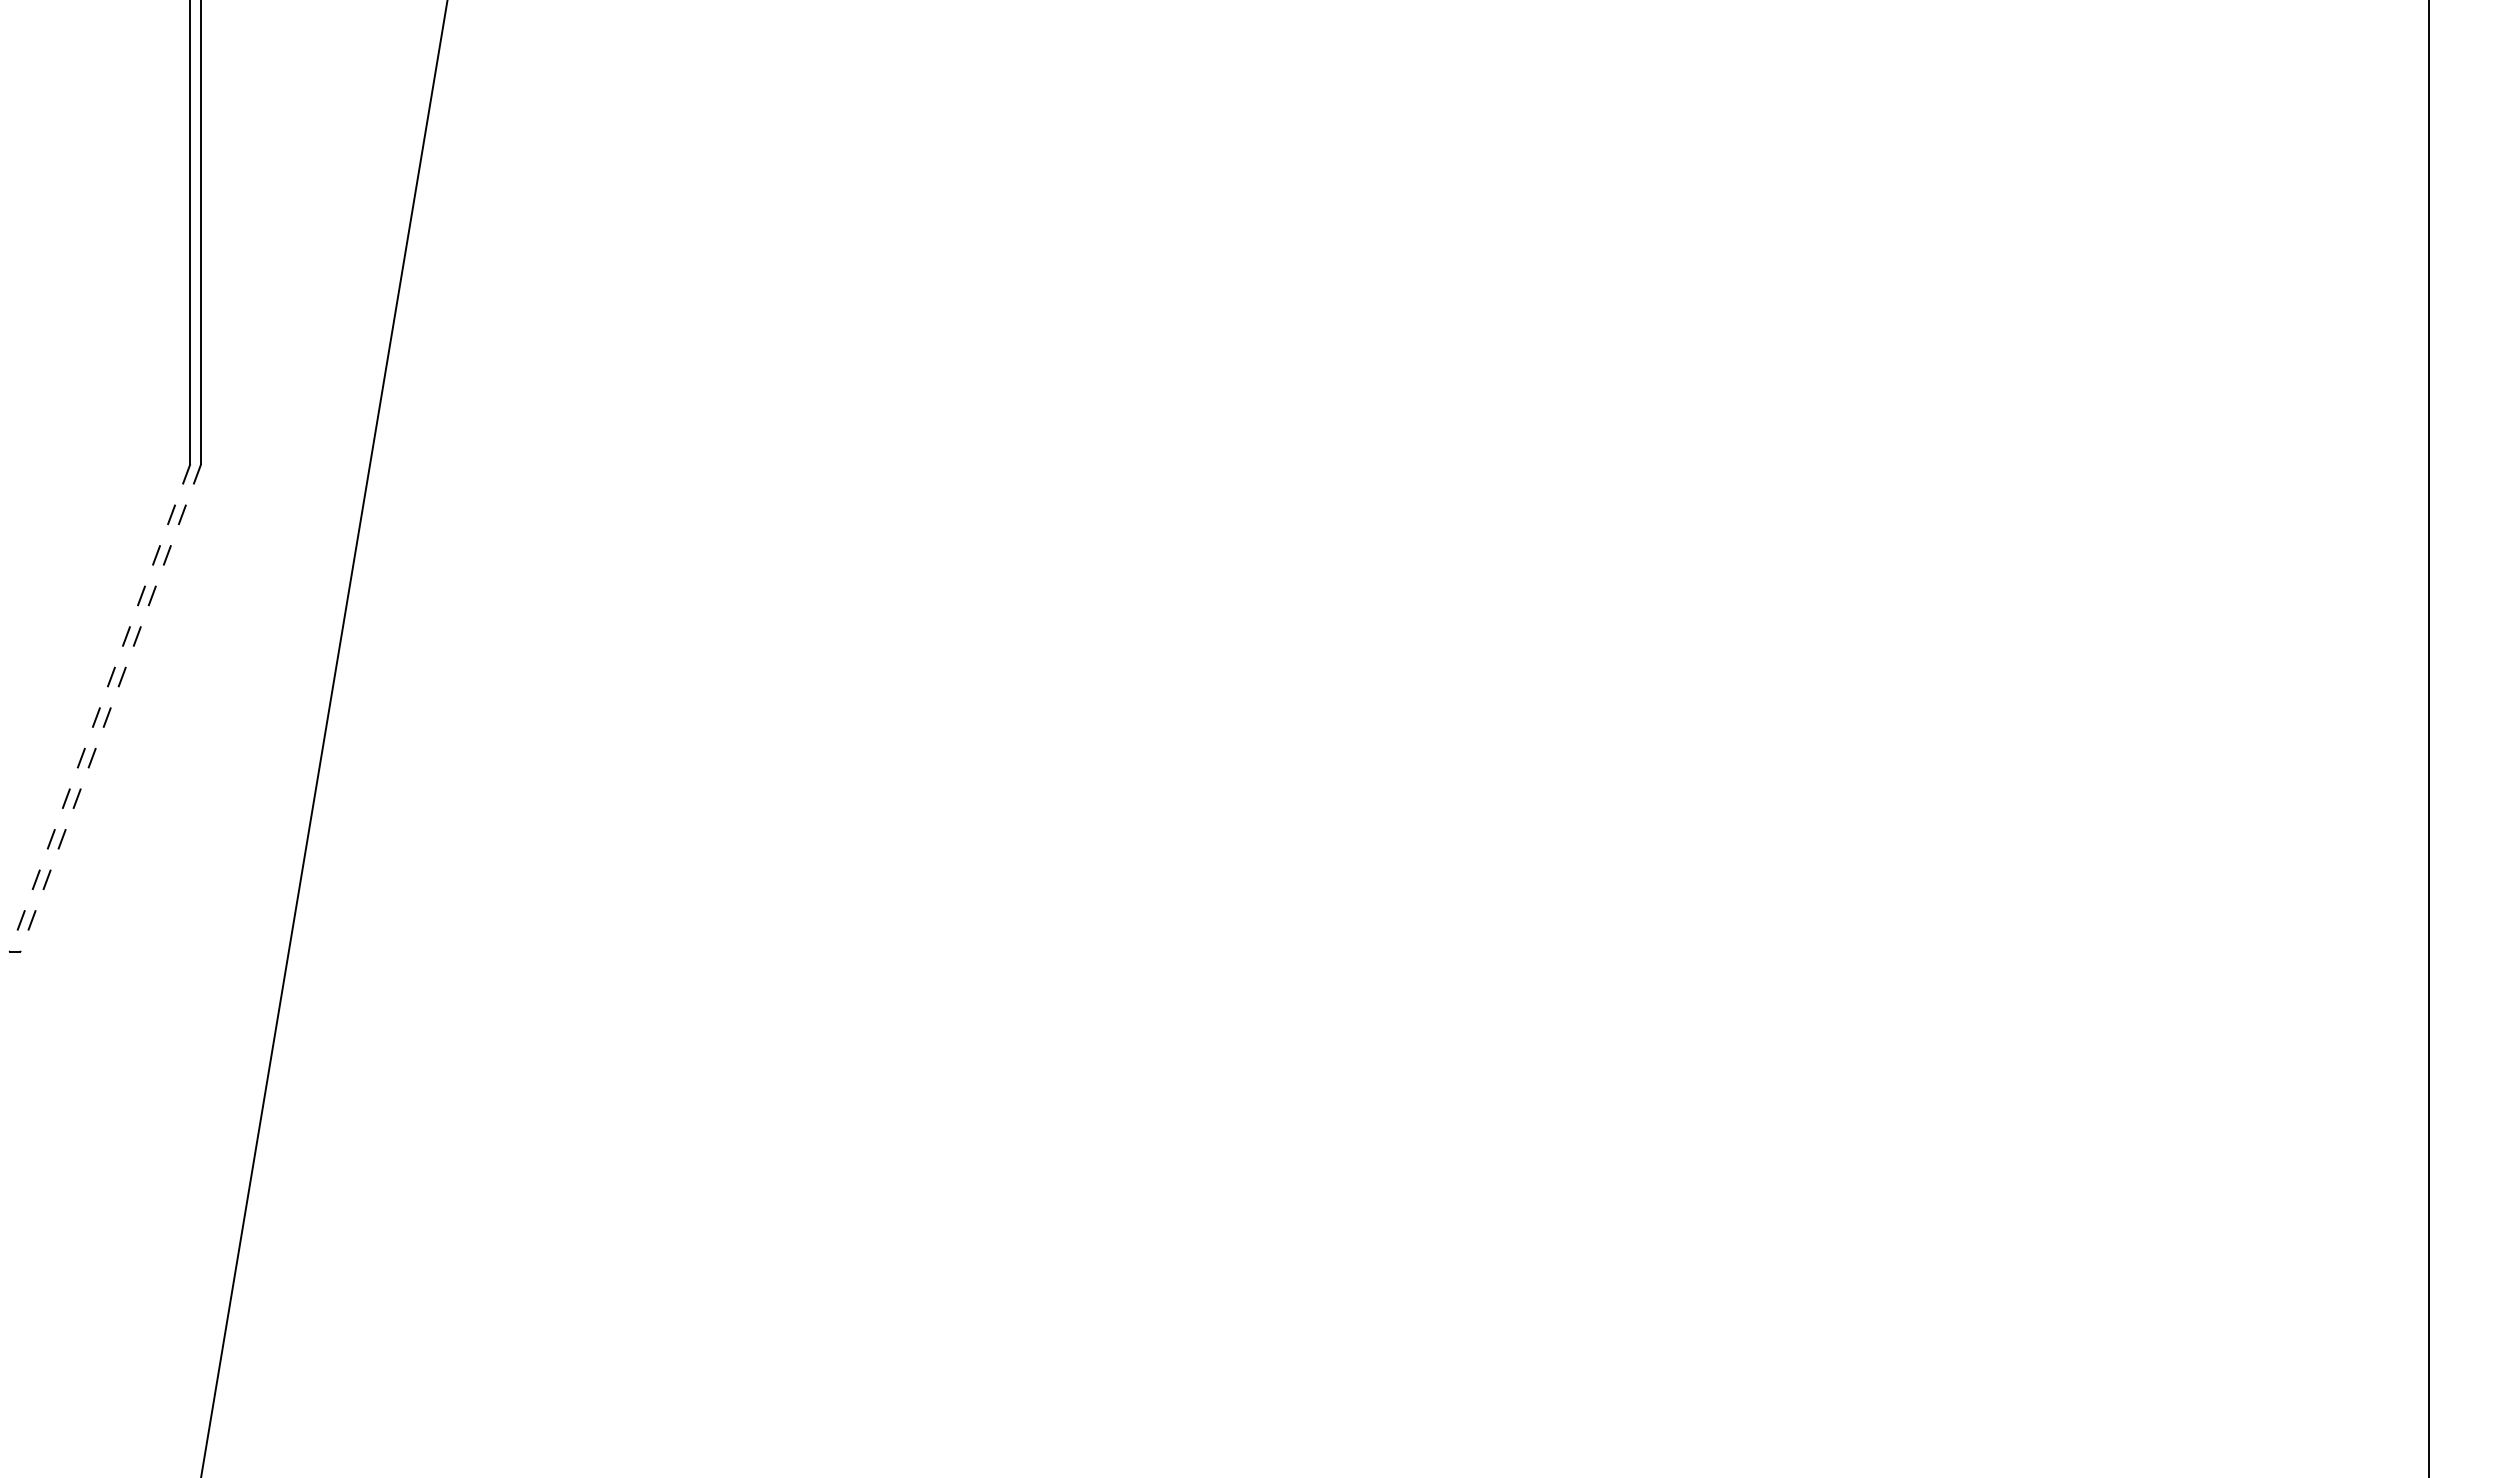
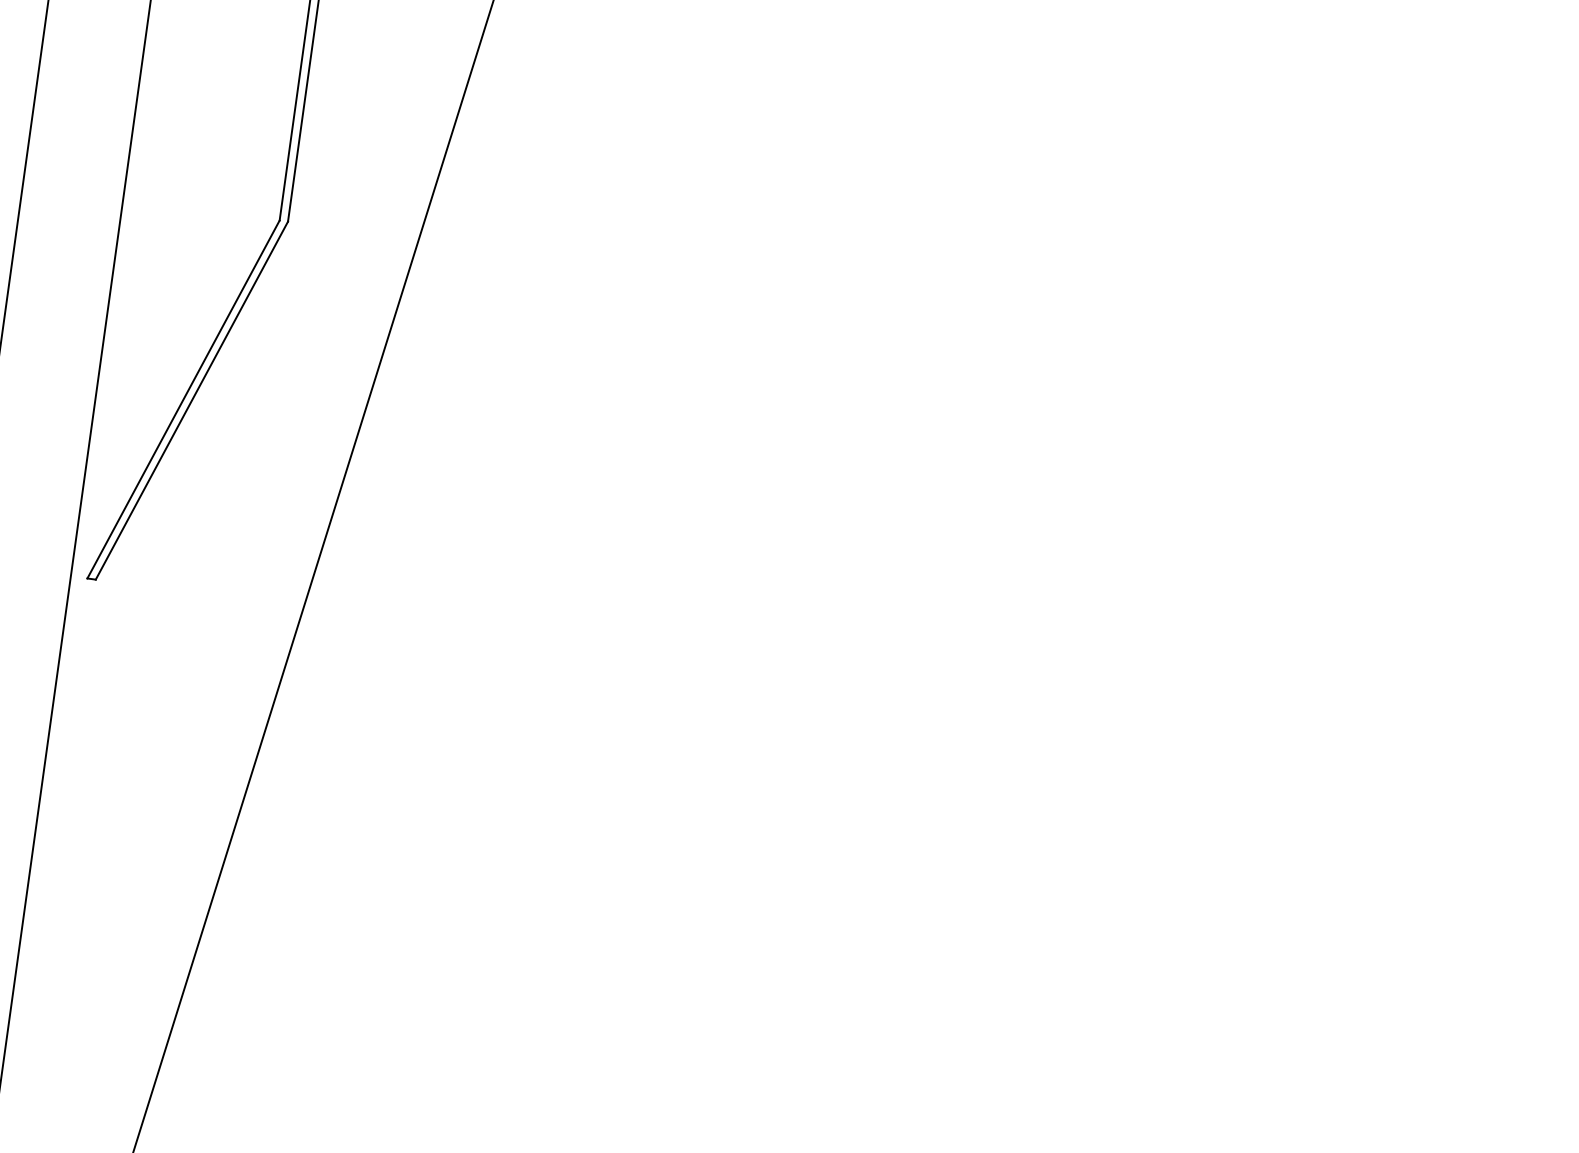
line: (99, 708) -> (183, 399), dashed -> solid
line: (110, 708) -> (191, 400), dashed -> solid

